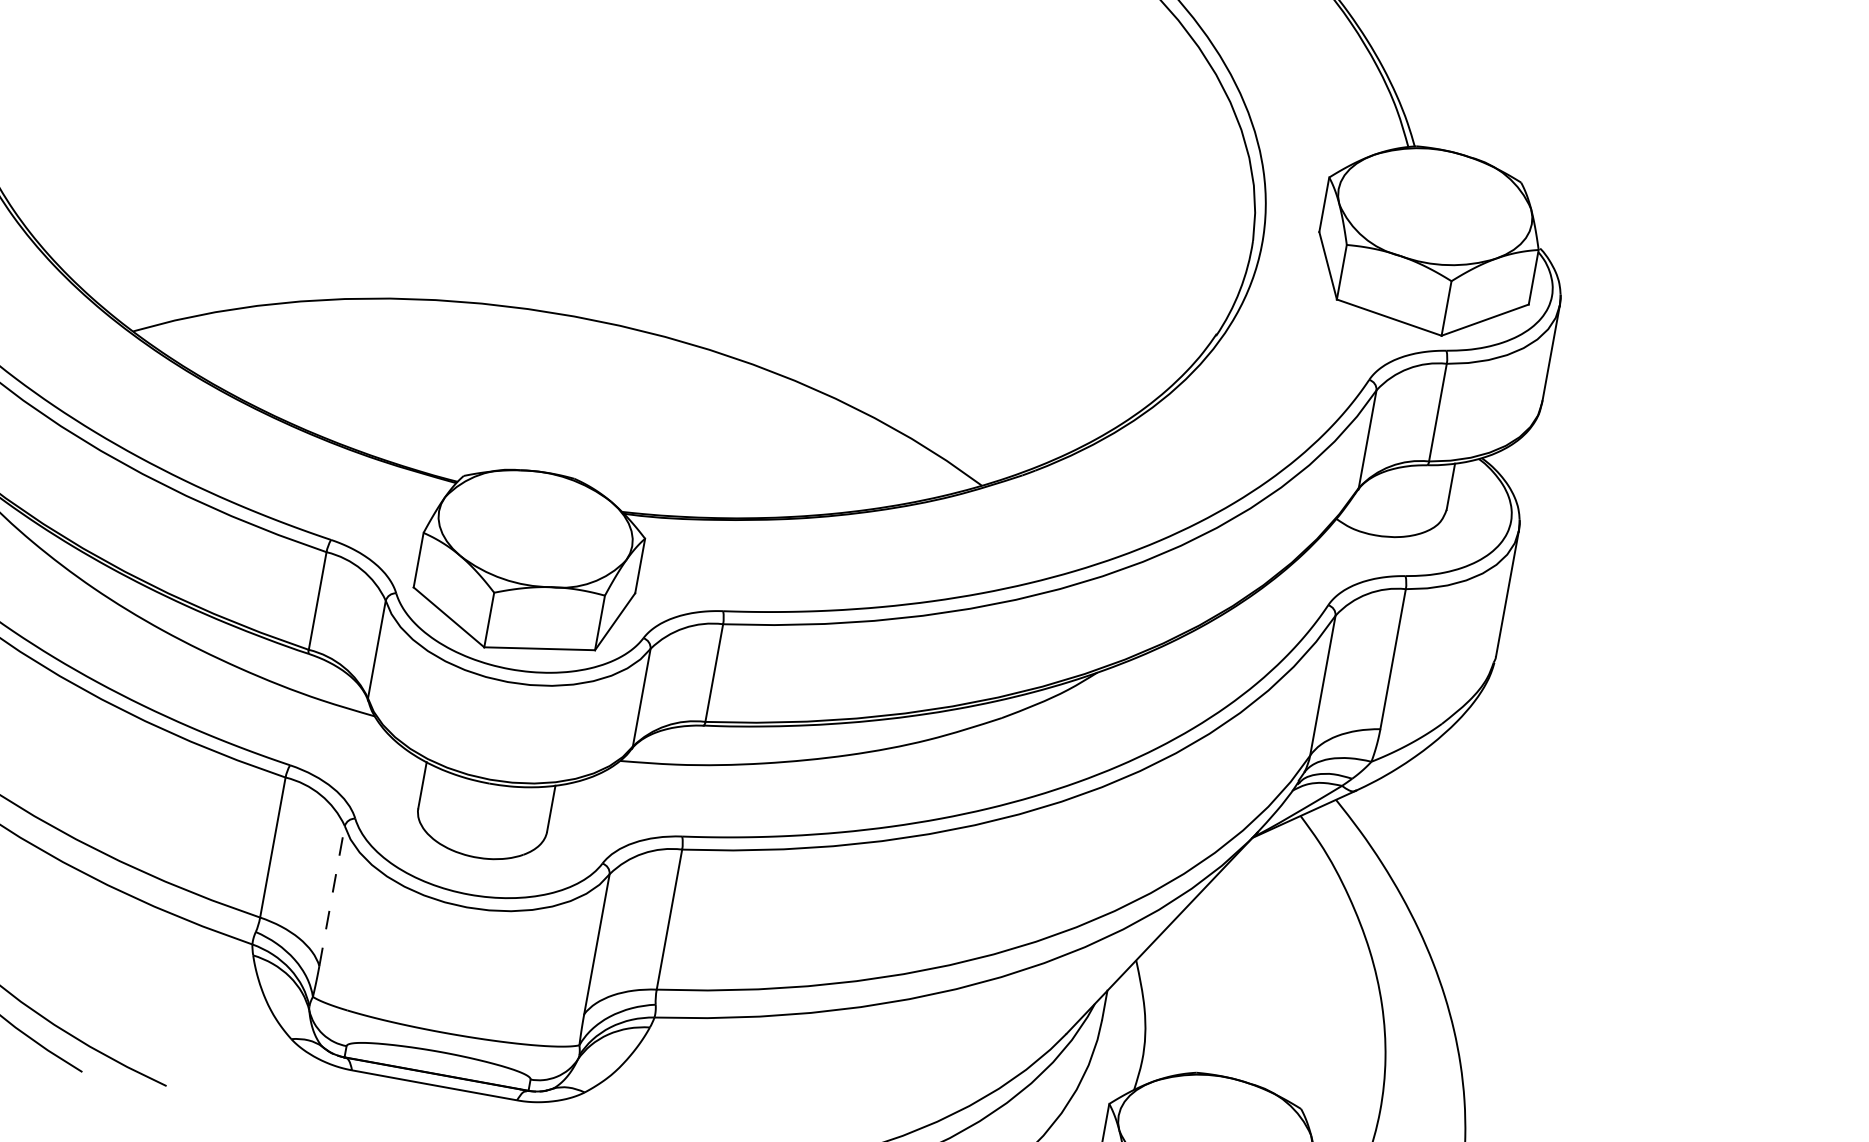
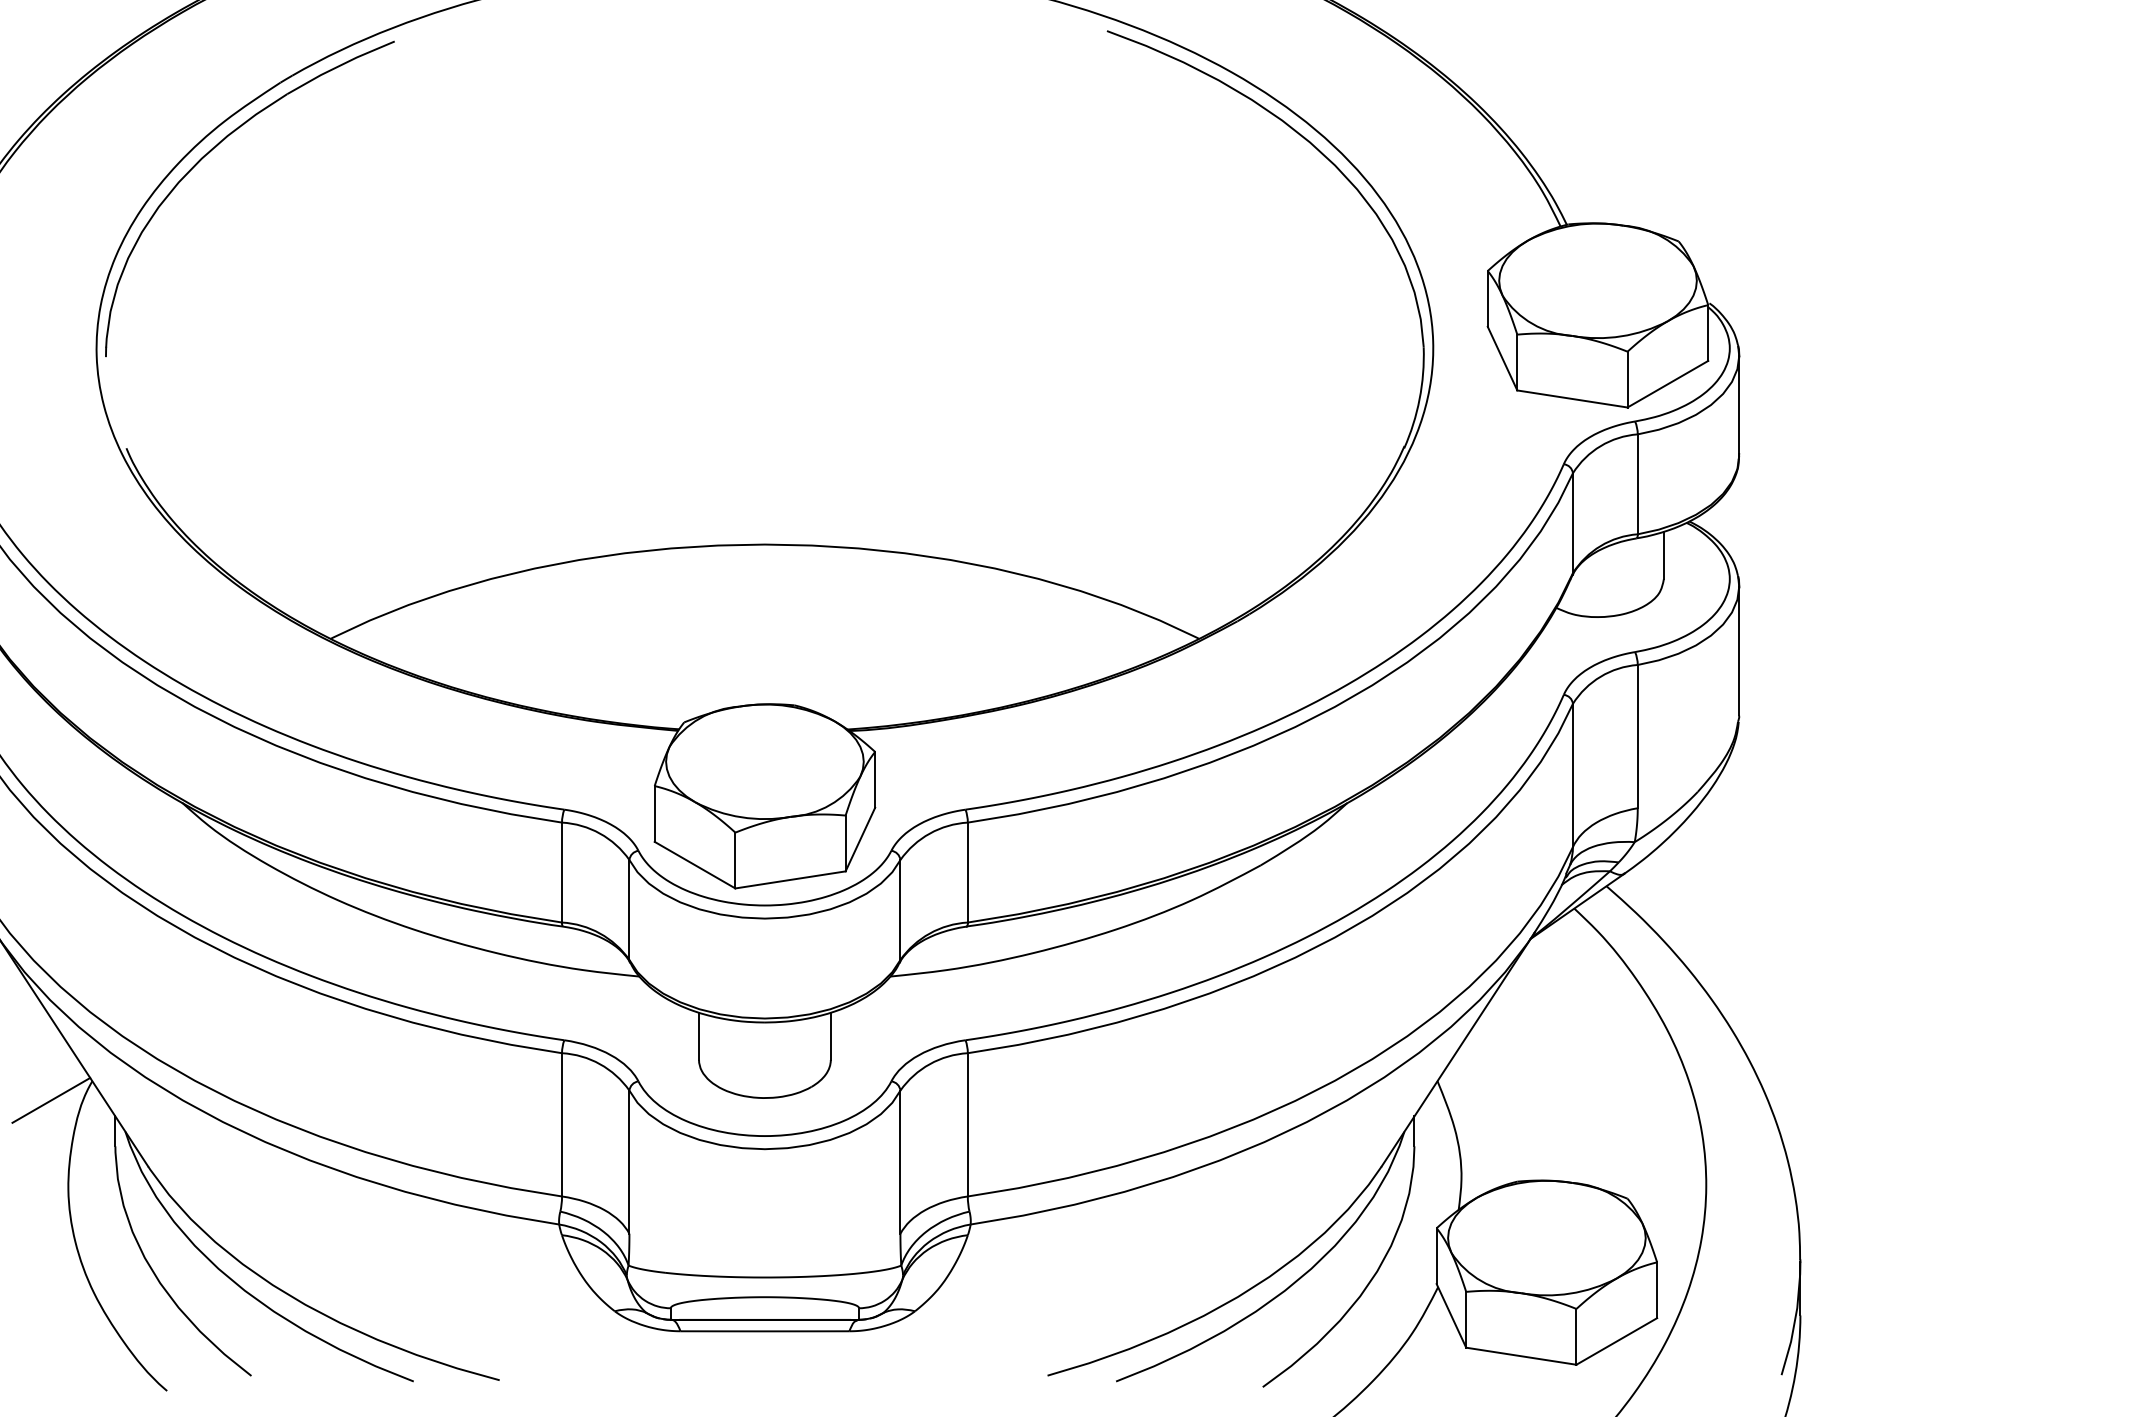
line: (332, 896) -> (629, 1162), dashed -> solid

